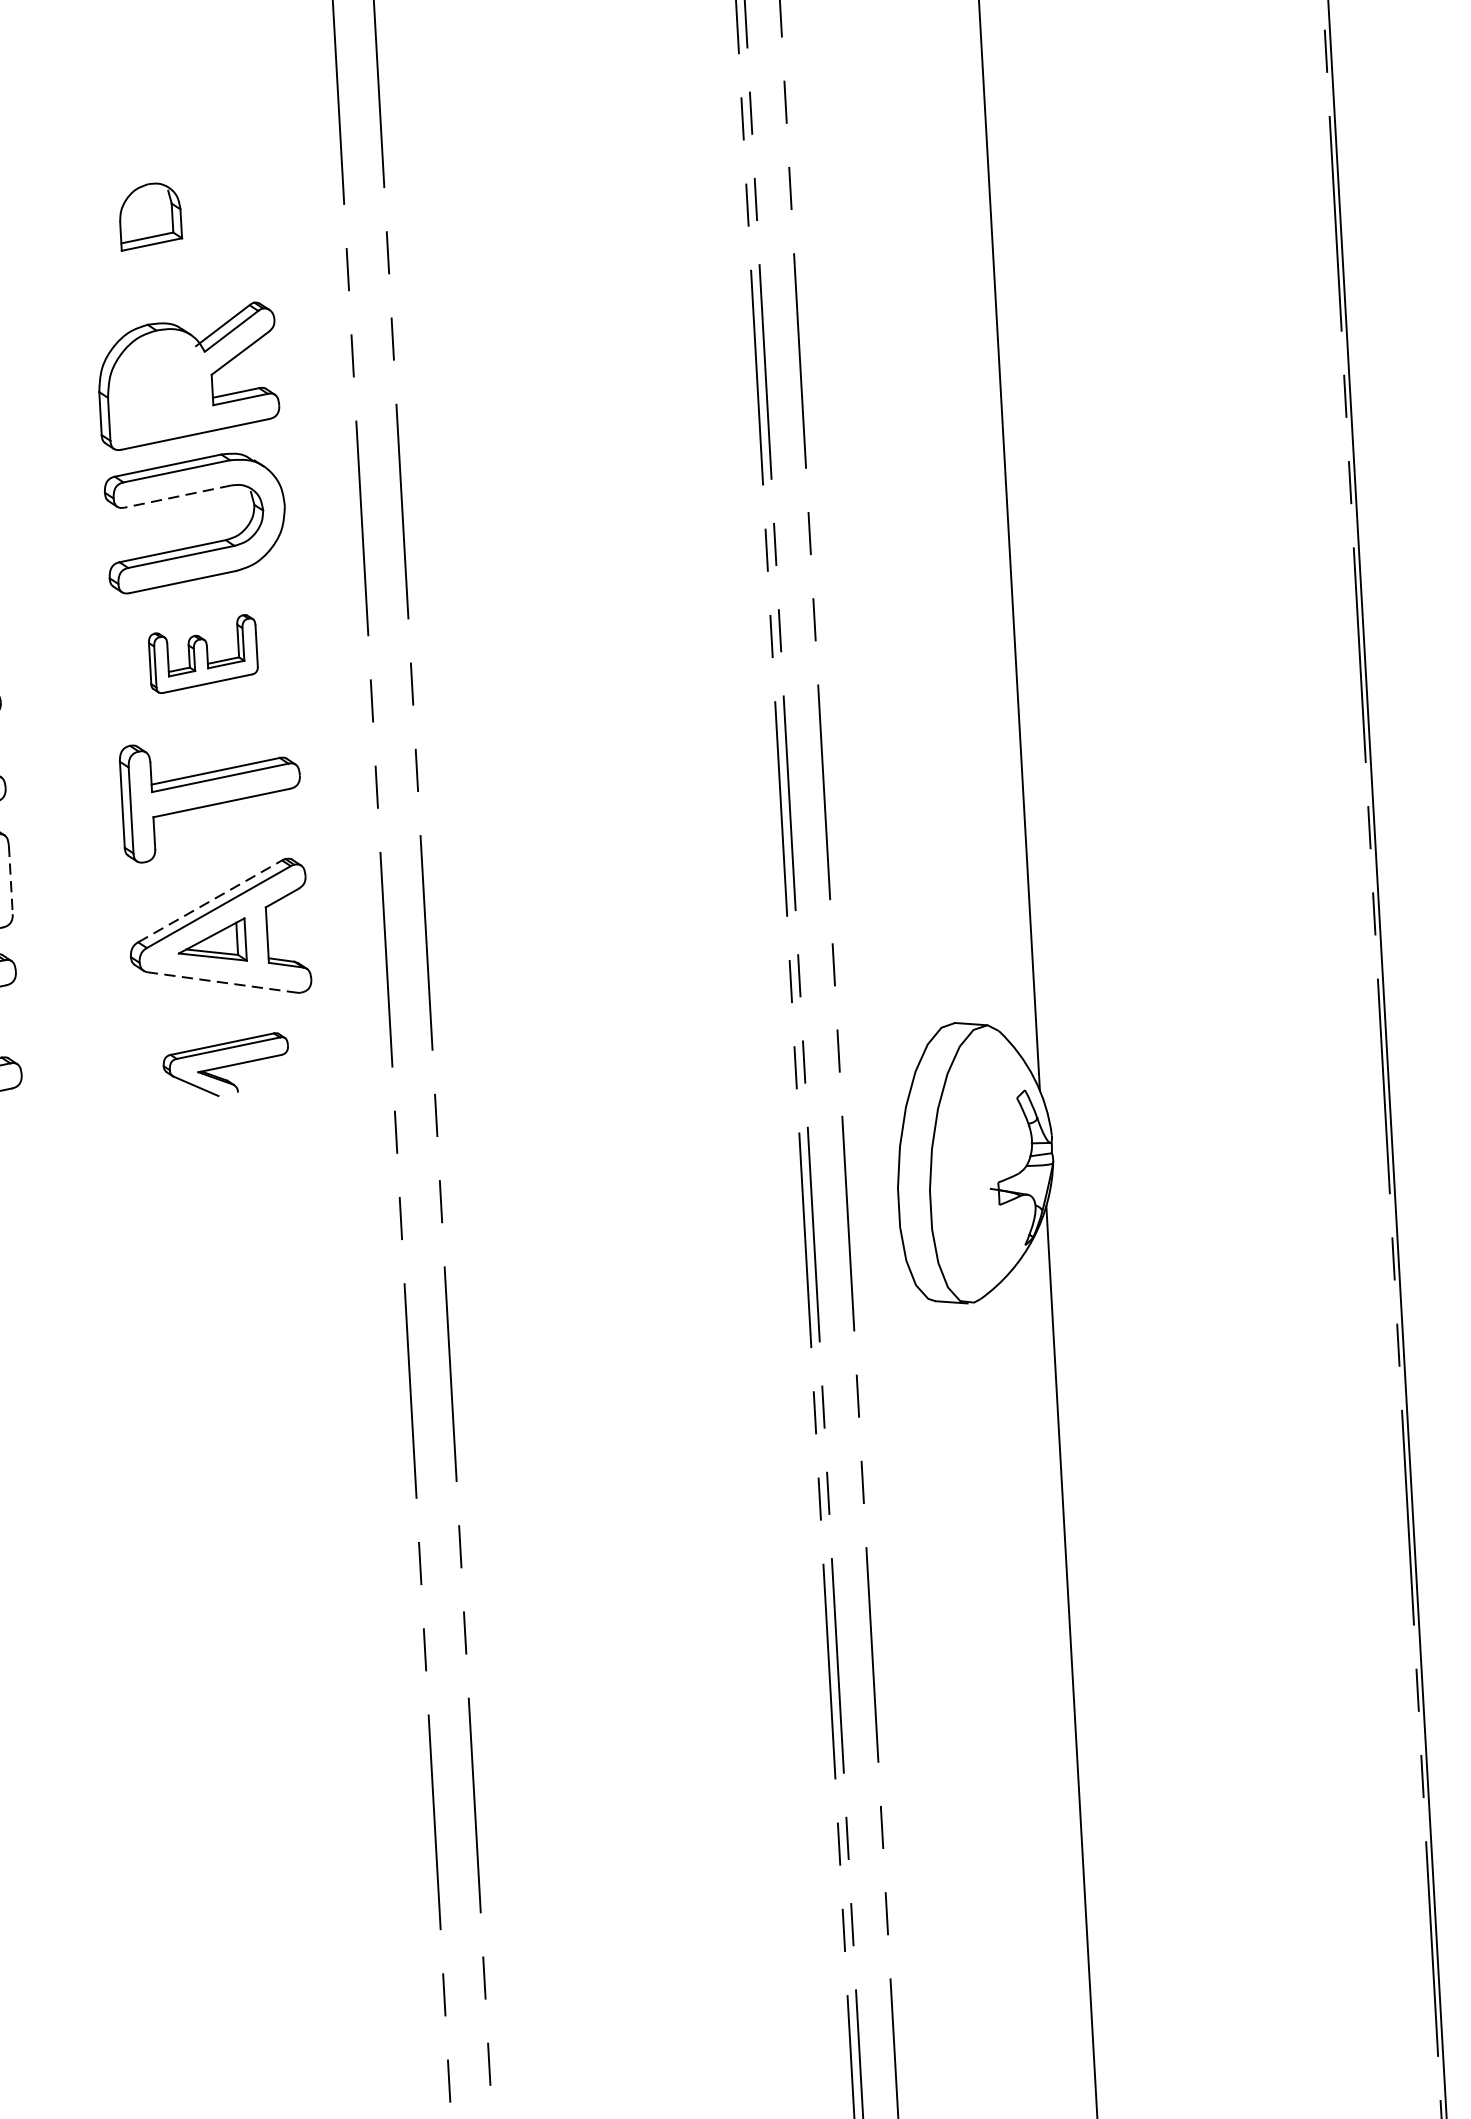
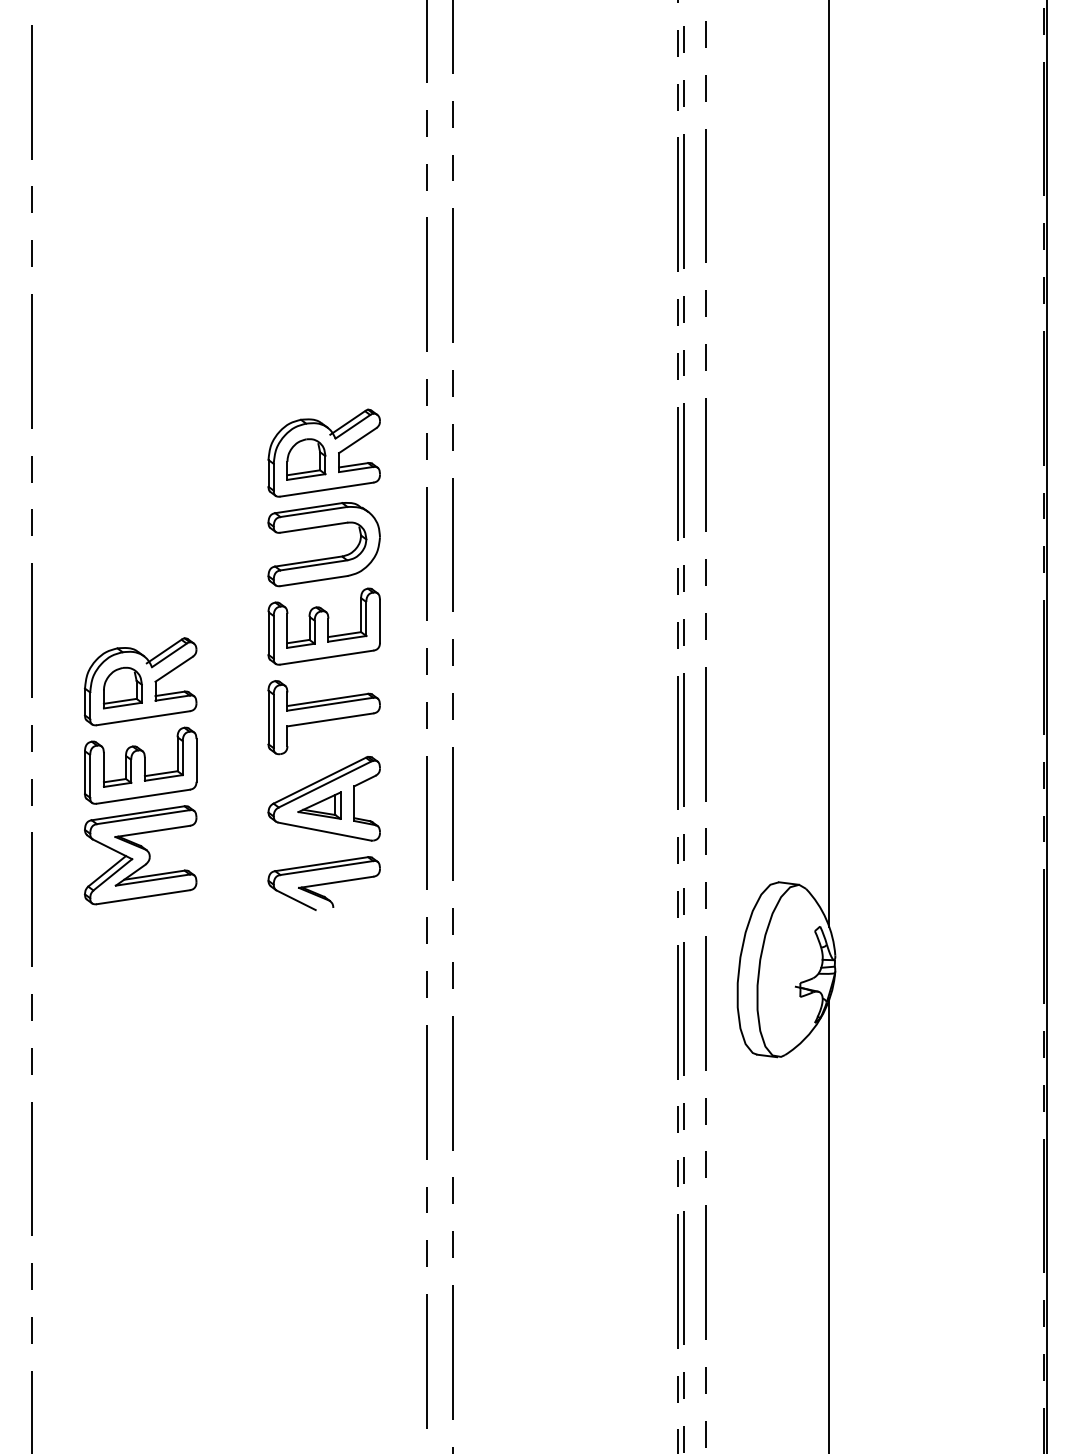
part: (150, 216) -> (306, 459), moved
line: (177, 496) -> (313, 527), dashed -> solid
part: (202, 653) -> (323, 626), size x1.67
line: (10, 880) -> (196, 760), dashed -> solid
line: (209, 901) -> (319, 780), dashed -> solid
line: (222, 982) -> (324, 831), dashed -> solid
part: (225, 1065) -> (323, 883), size x1.43

